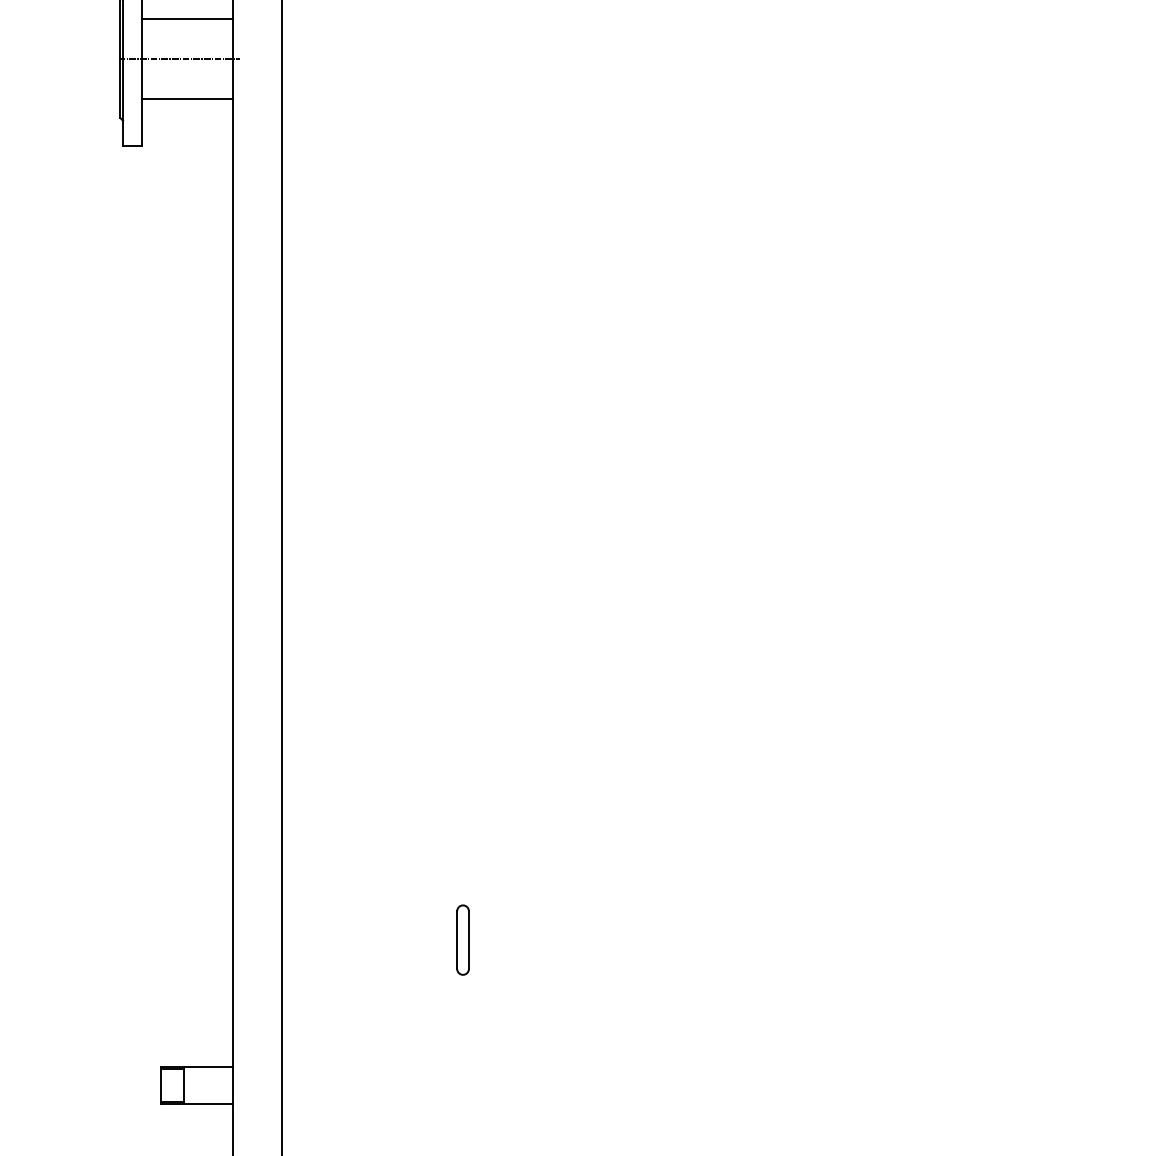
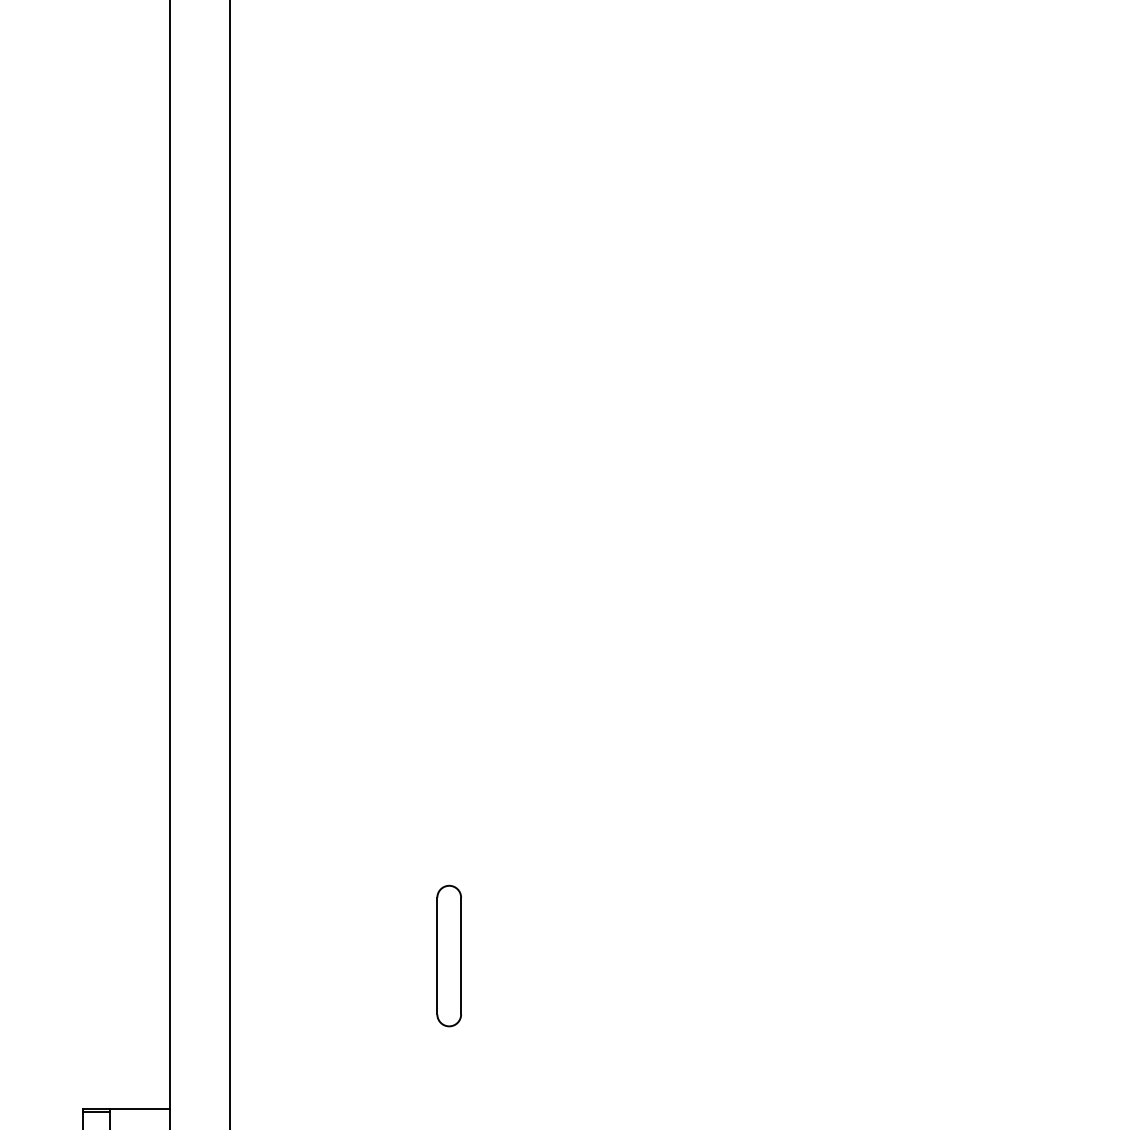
part: (462, 939) -> (448, 955), size x1.67

